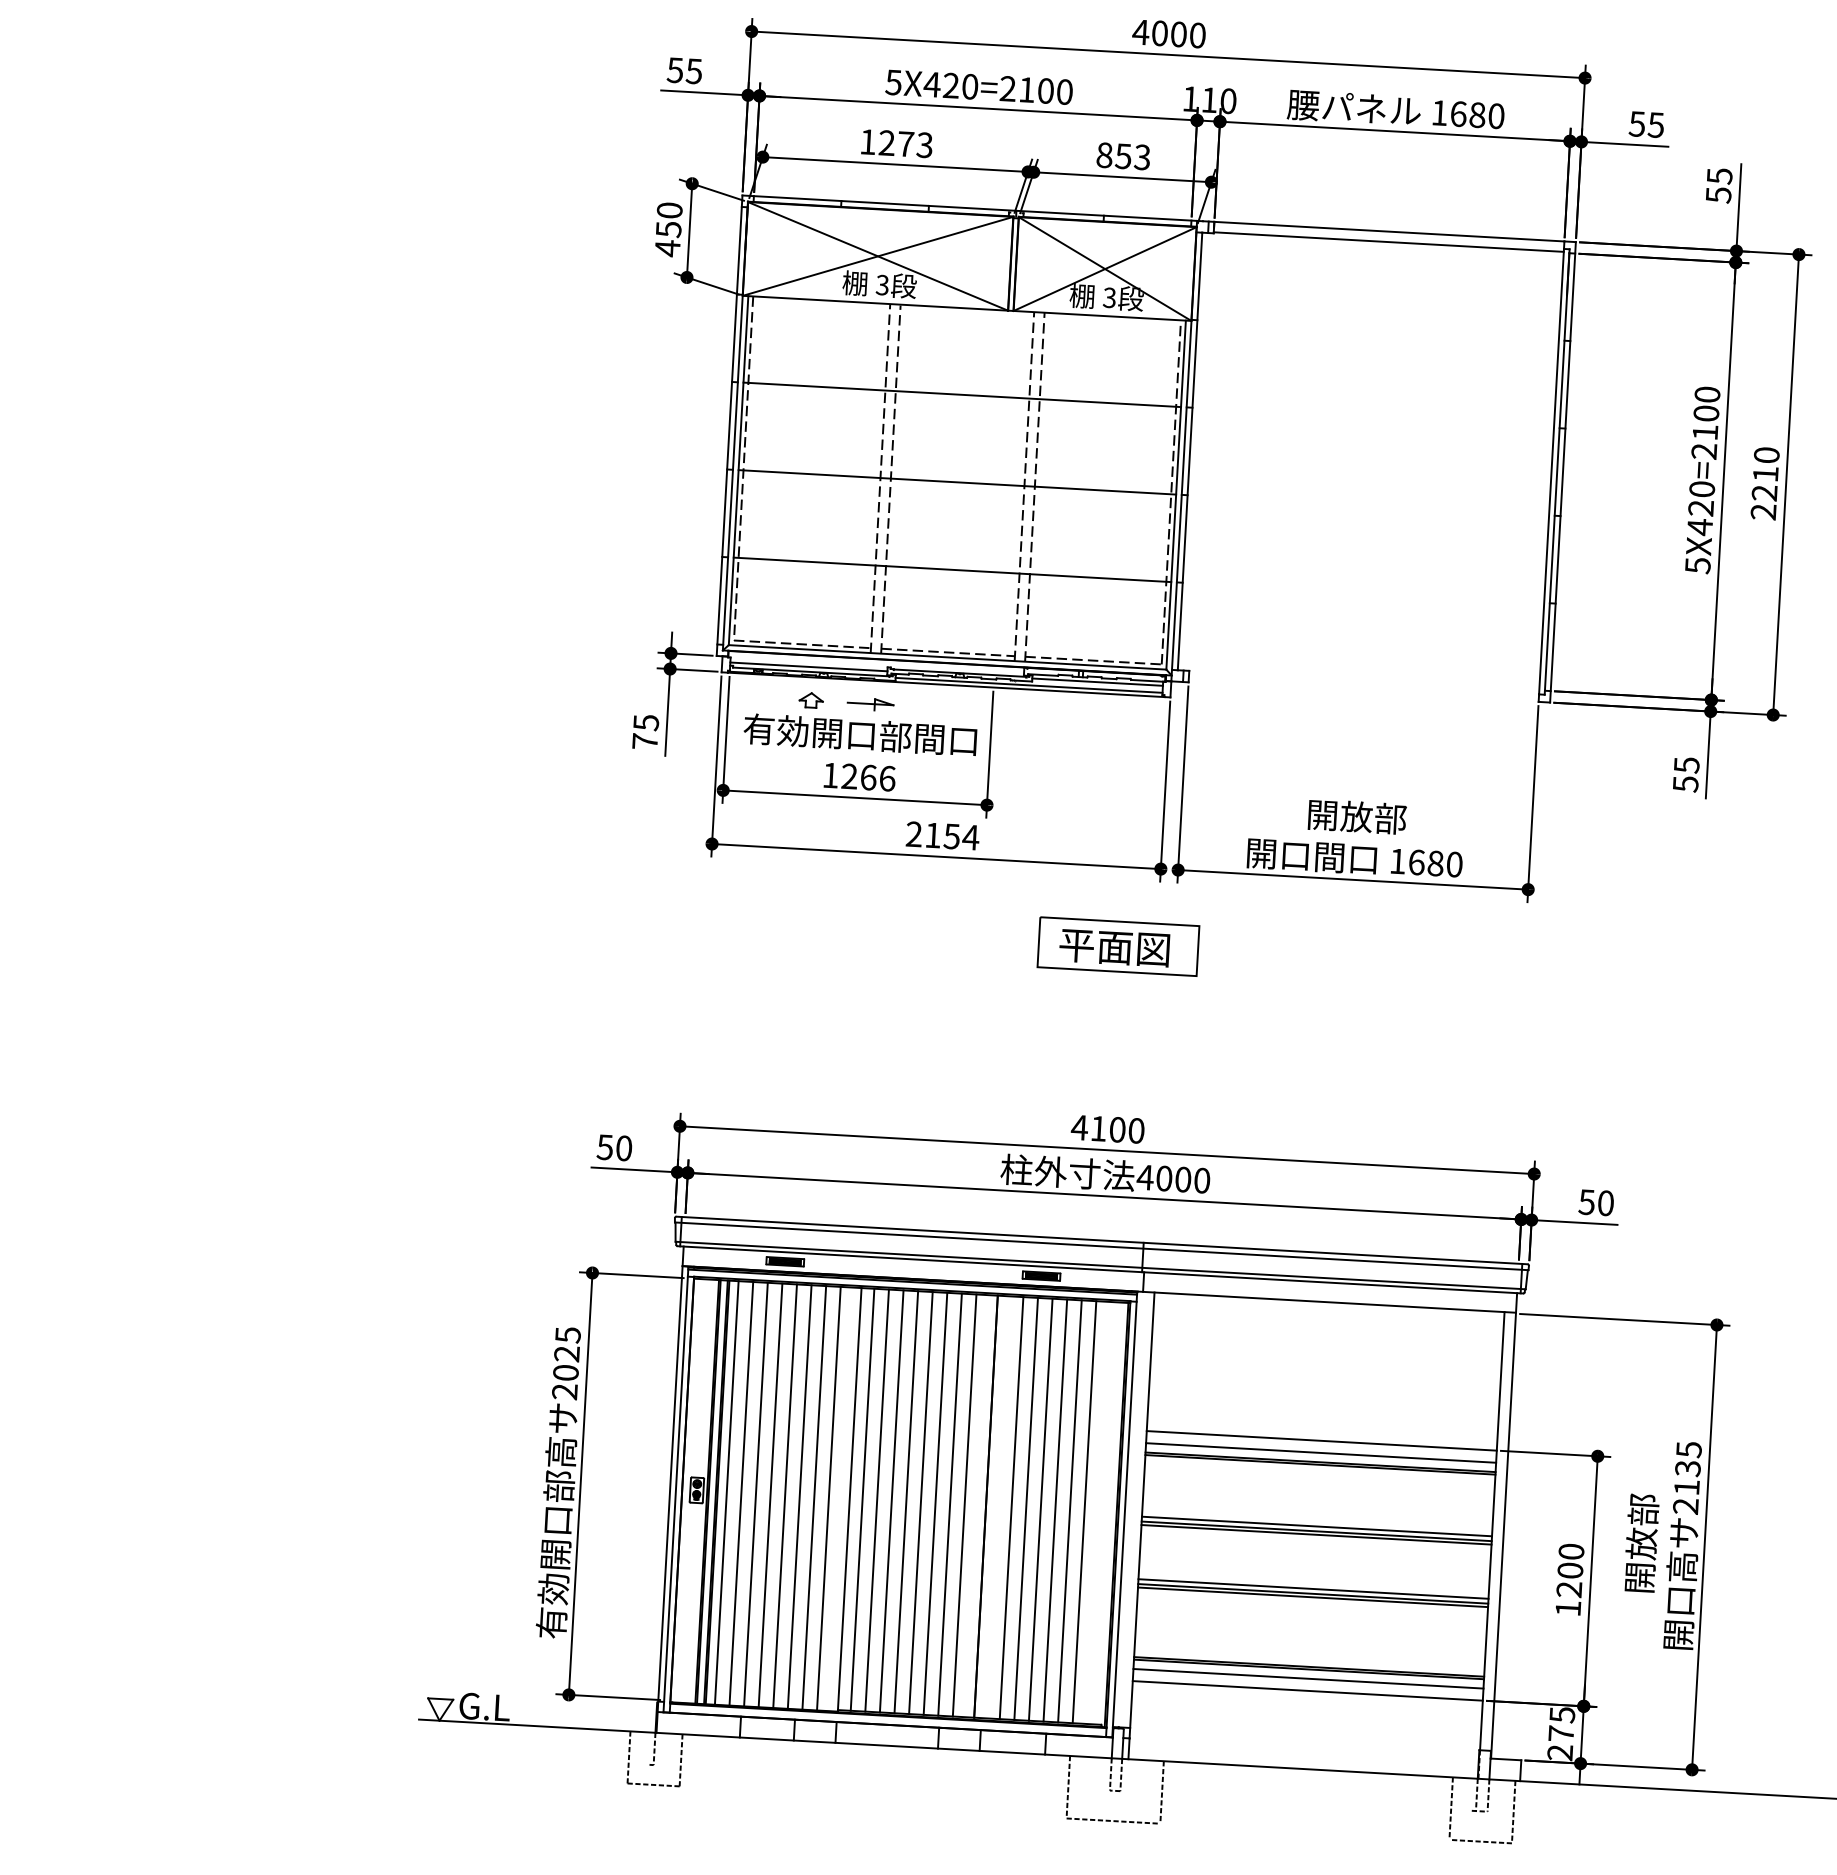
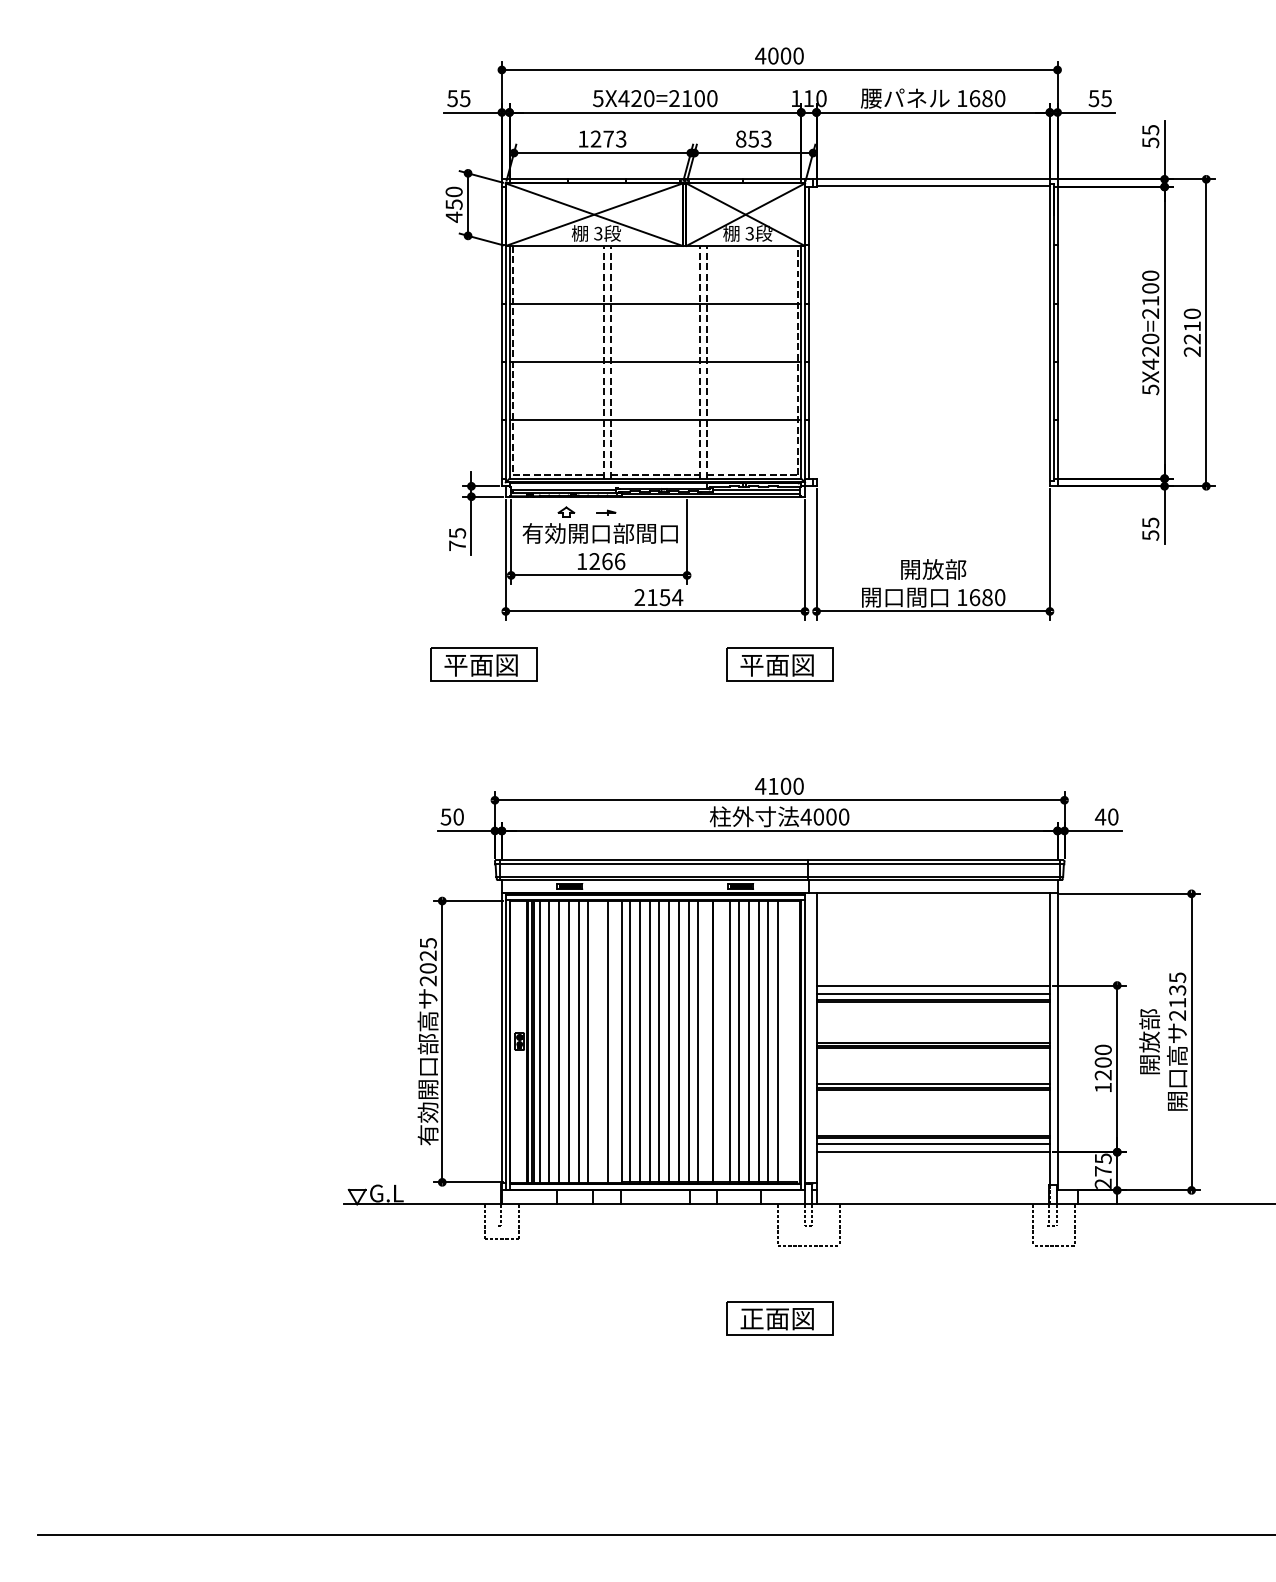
part: (871, 704) -> (606, 512), size x0.6
part: (674, 921) -> (483, 664), added
text: (1586, 1201) -> (1100, 816), 50 -> 40
line: (814, 1498) -> (598, 1042), removed

